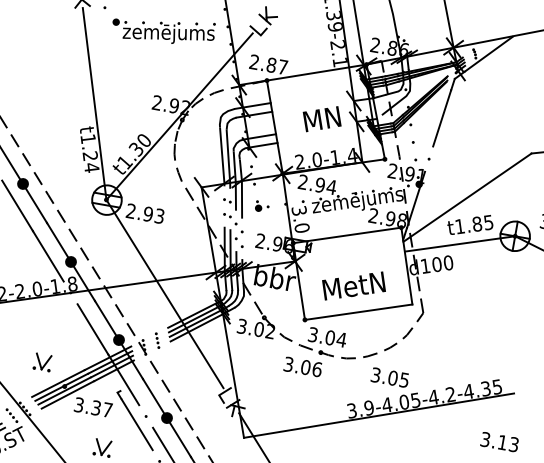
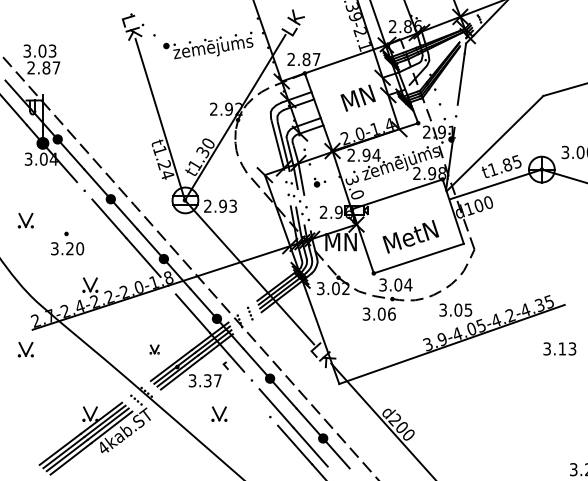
text: (274, 277) -> (341, 241), bbr -> MN
part: (42, 362) -> (154, 349), size x0.6
line: (137, 424) -> (245, 388), removed

